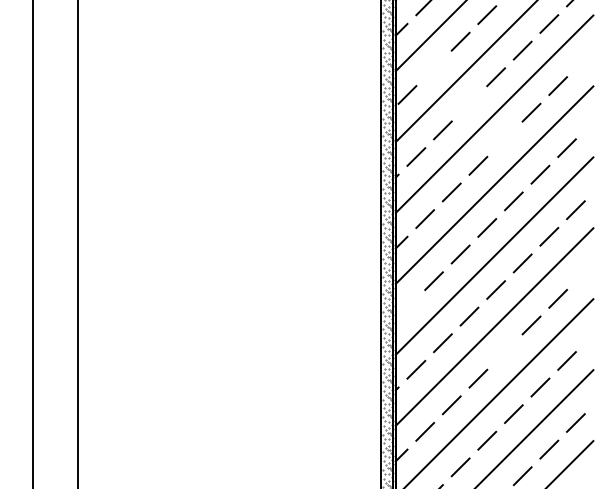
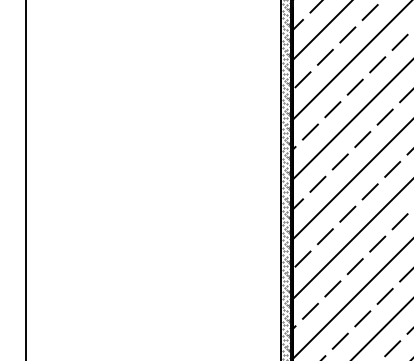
line: (433, 68) -> (324, 57), added
line: (469, 103) -> (355, 86), added
line: (504, 139) -> (384, 117), added
line: (407, 307) -> (303, 258), added
line: (504, 351) -> (384, 295), added

